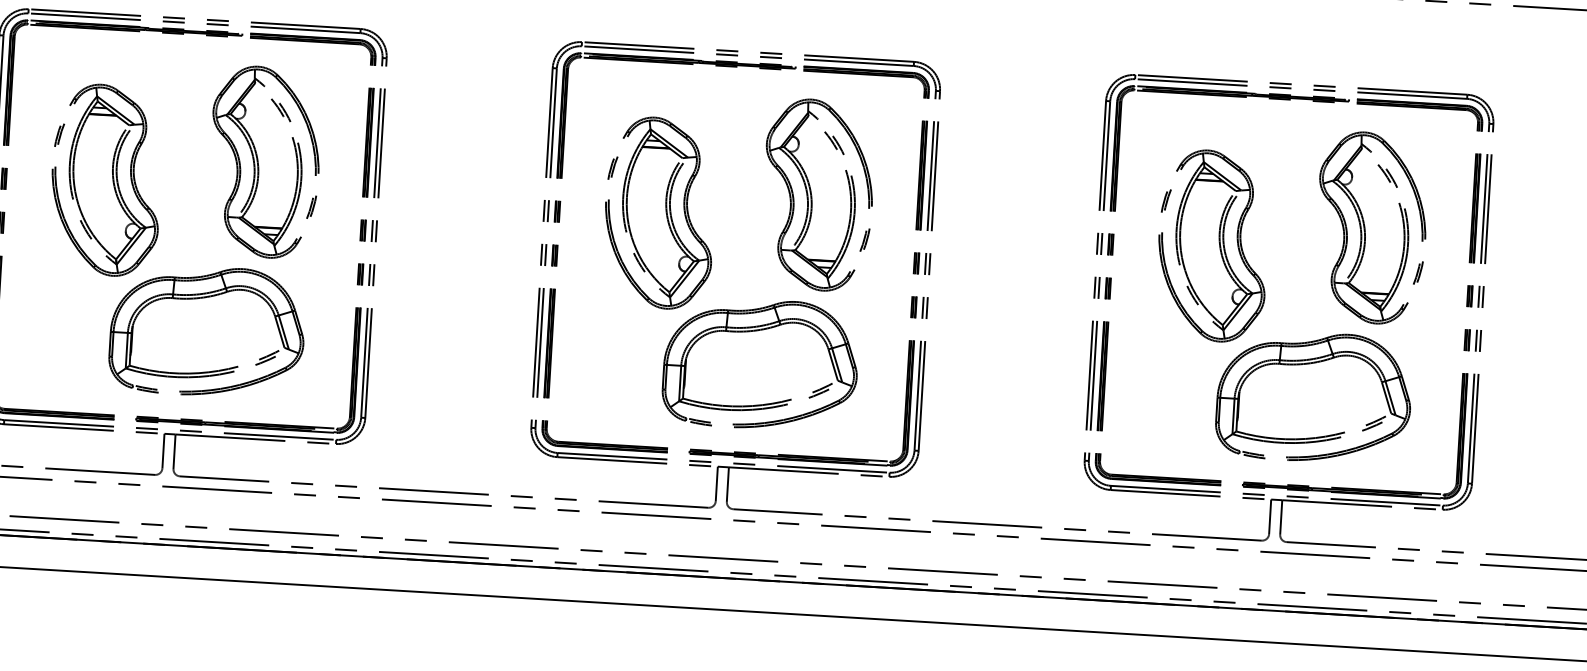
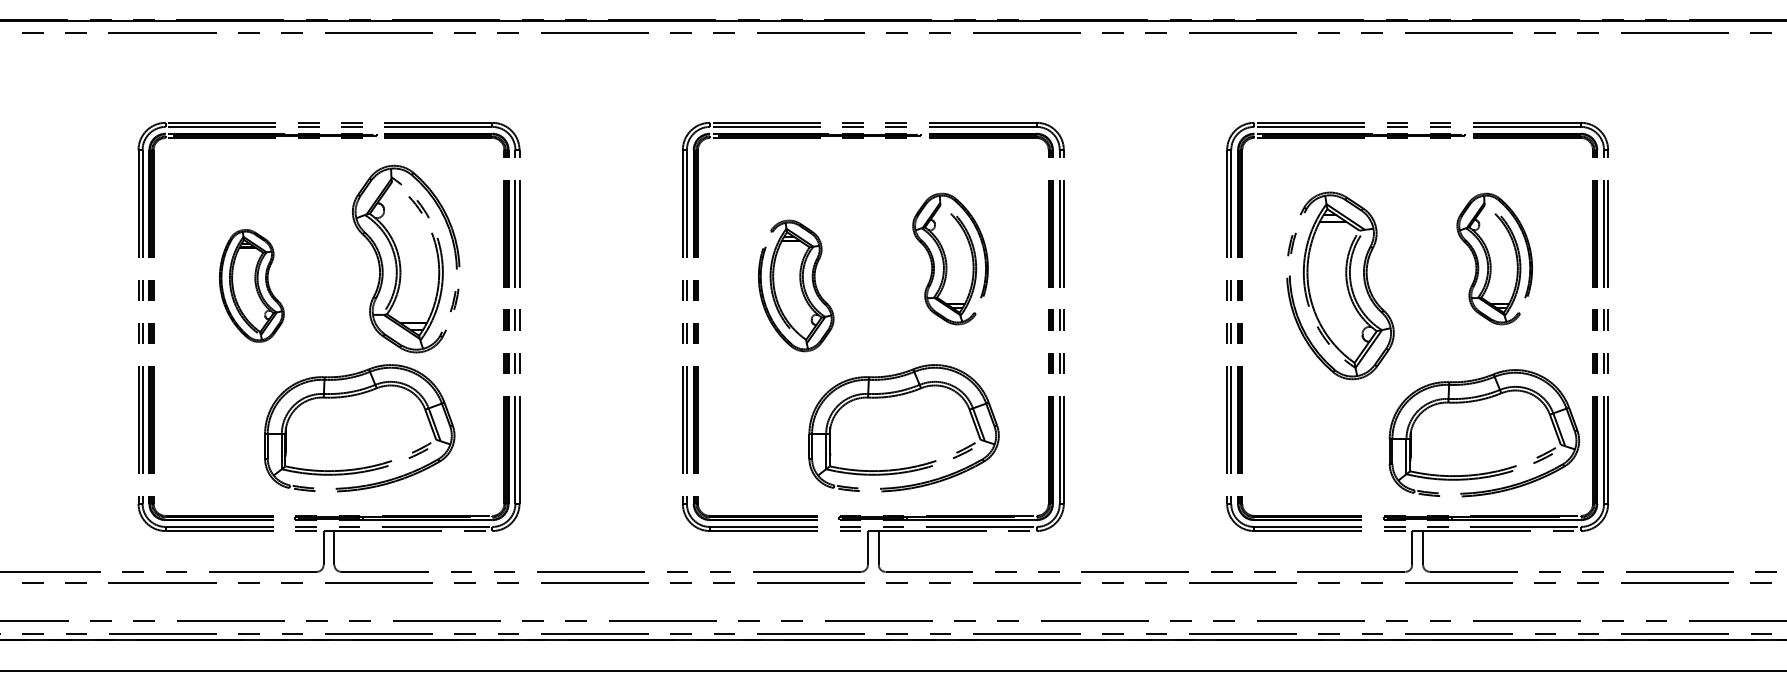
part: (106, 179) -> (251, 285), size x0.6
part: (818, 194) -> (950, 258), size x0.7
part: (660, 212) -> (796, 285), size x0.7
part: (1371, 227) -> (1494, 258), size x0.7
part: (1310, 364) -> (1478, 401), moved

